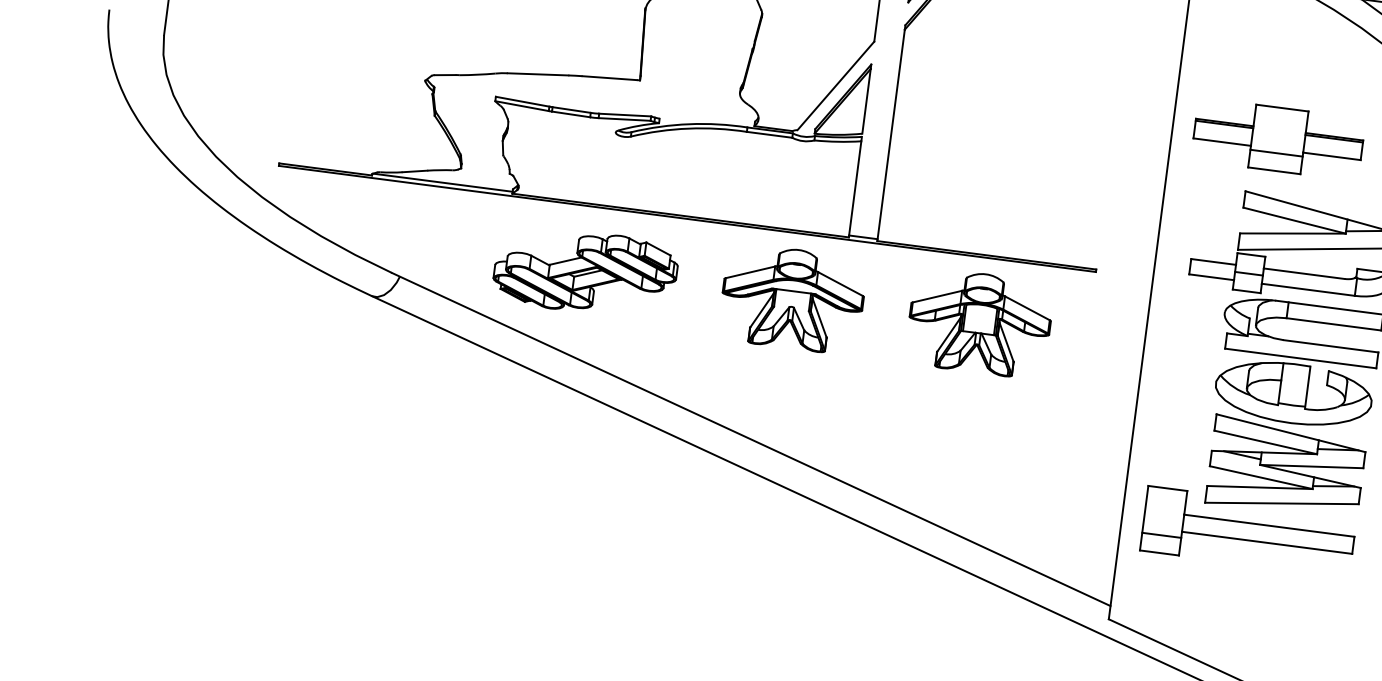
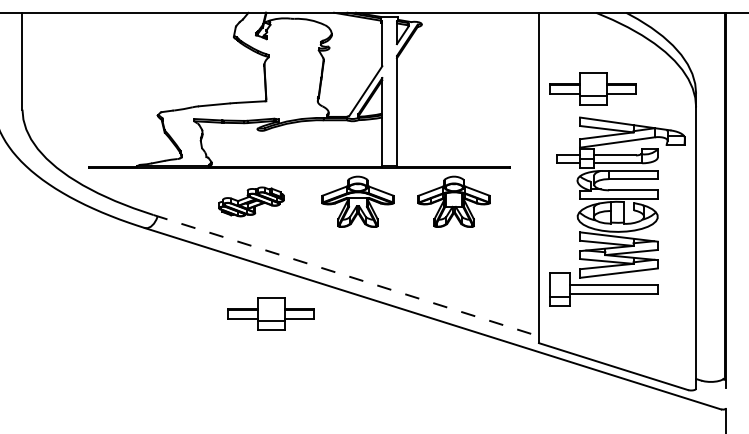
part: (585, 271) -> (251, 201), size x0.7
line: (751, 439) -> (346, 275), solid -> dashed
part: (594, 493) -> (270, 313), added

